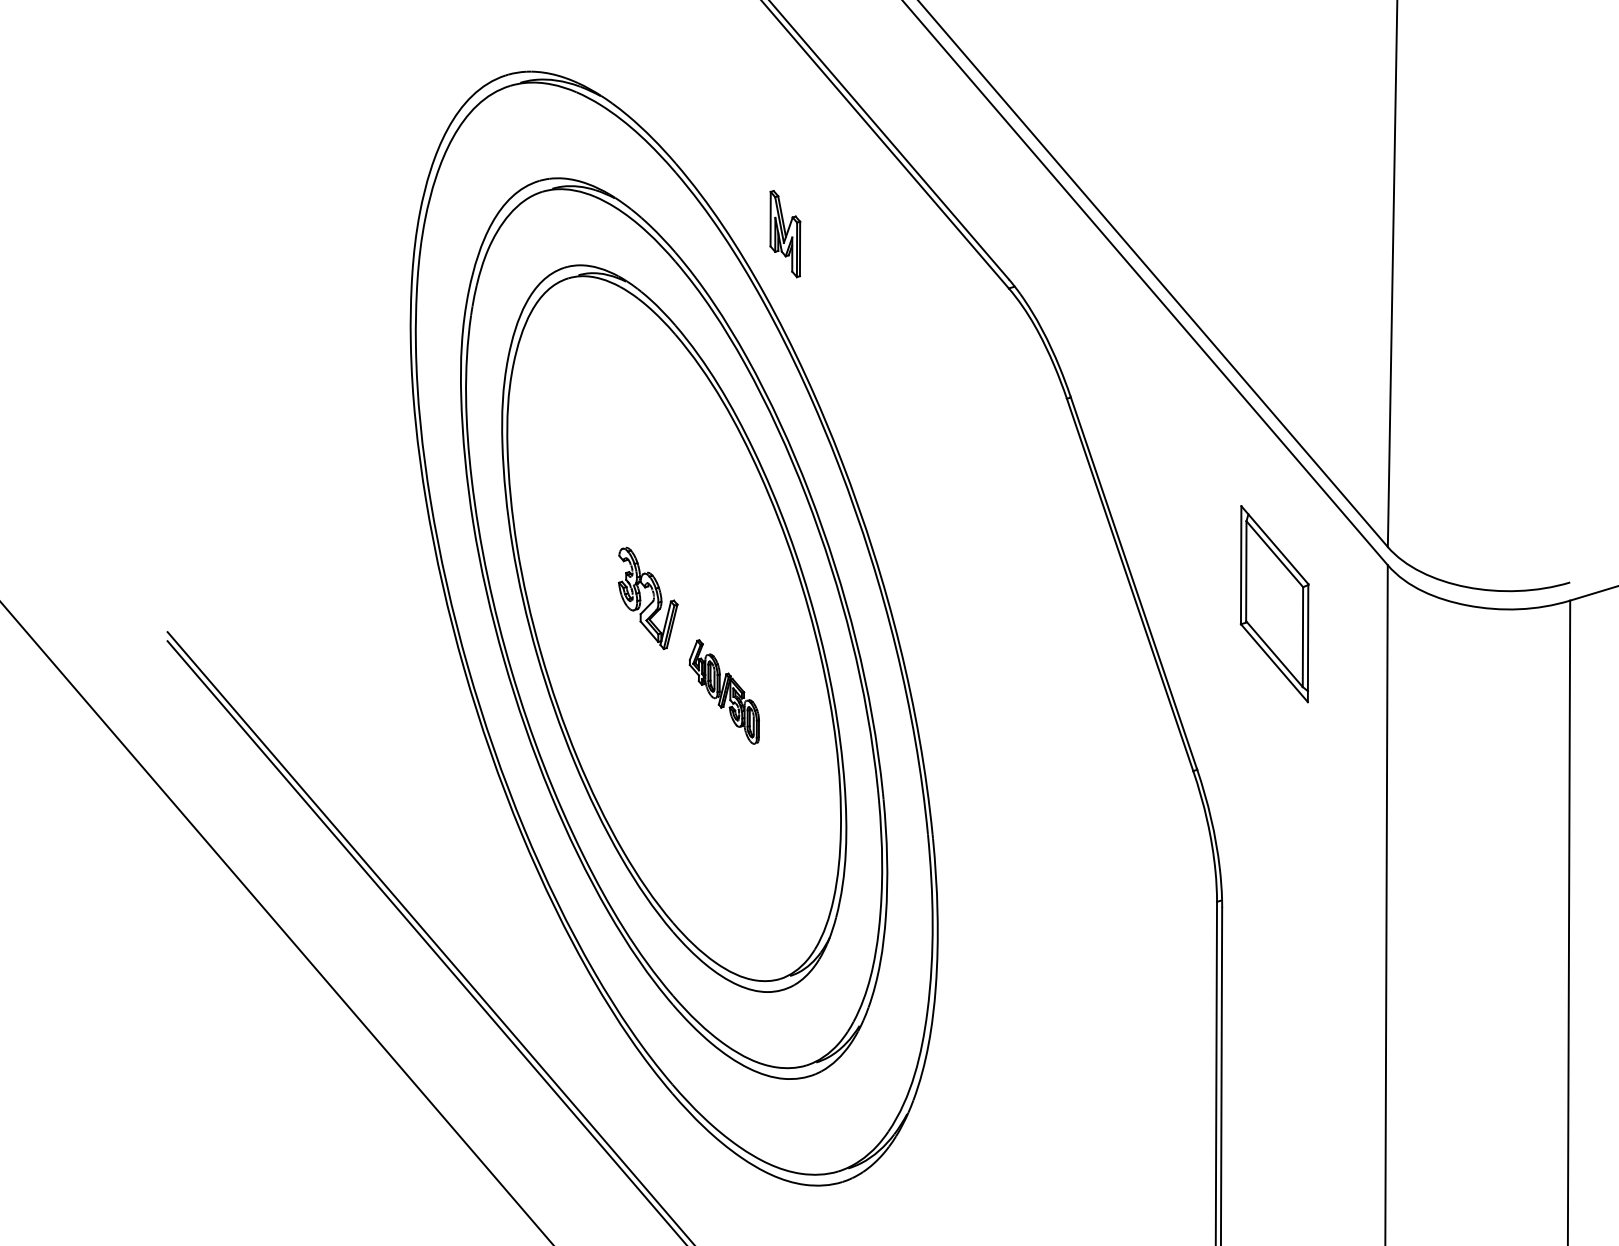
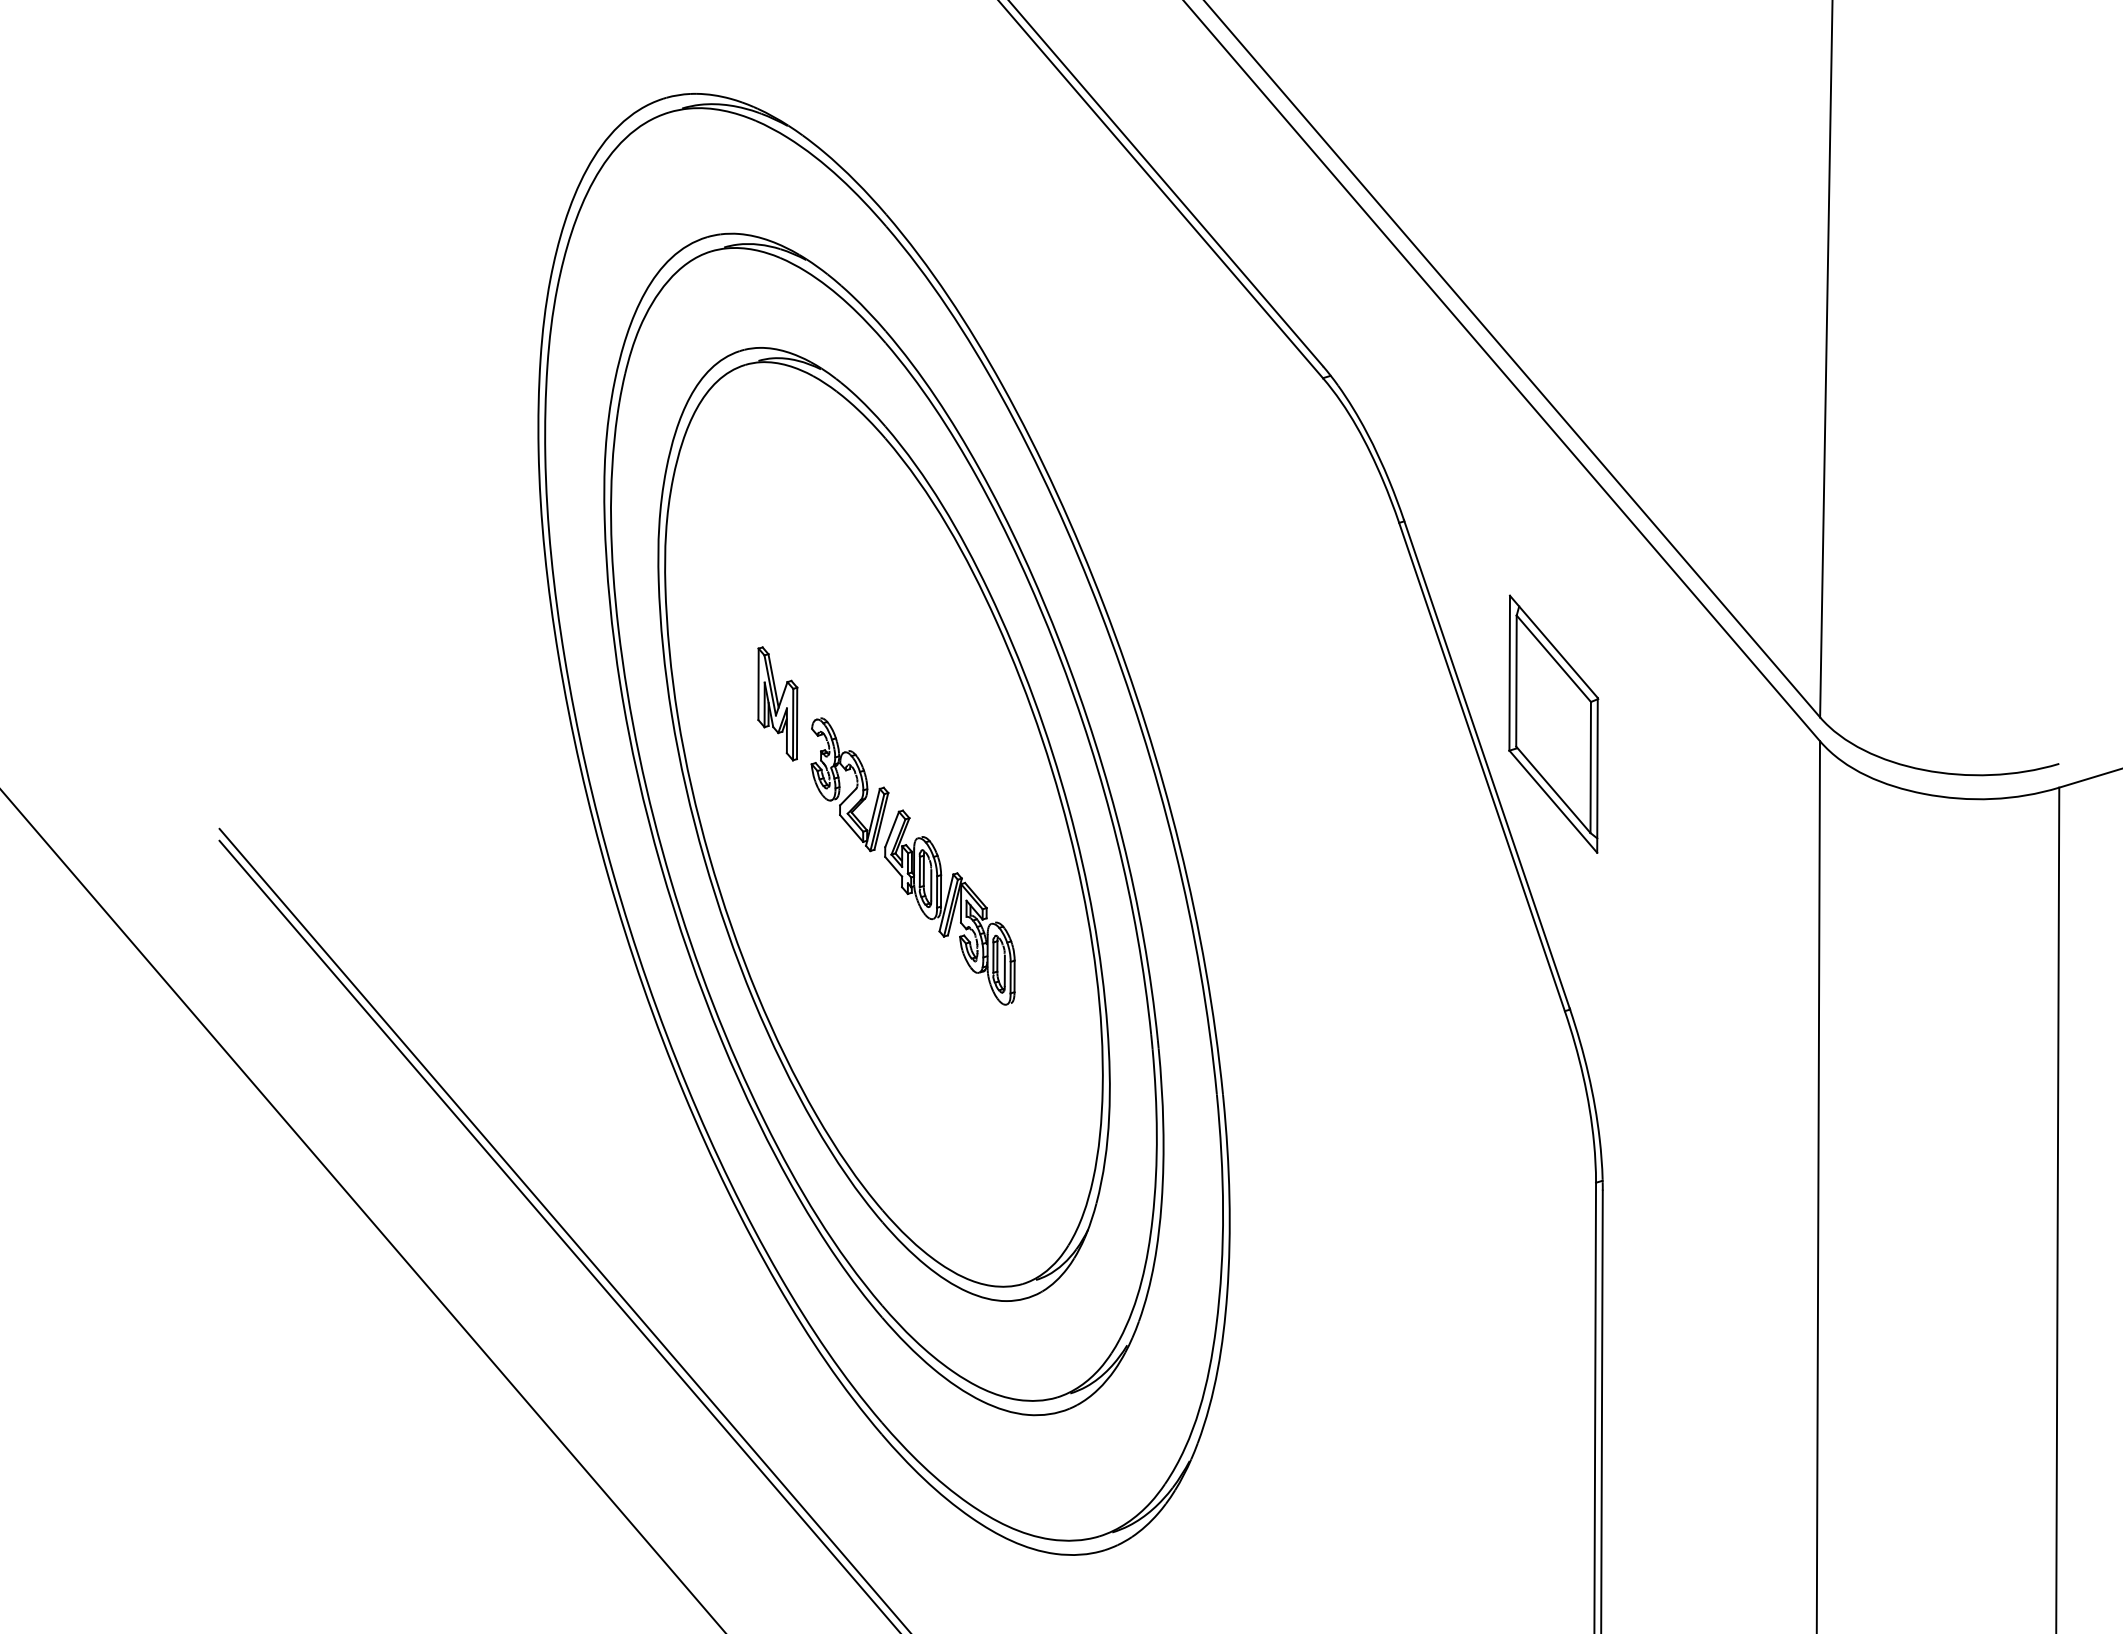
part: (785, 233) -> (777, 703), moved
part: (1274, 603) -> (1553, 723), moved
part: (724, 691) -> (949, 907), size x1.43

